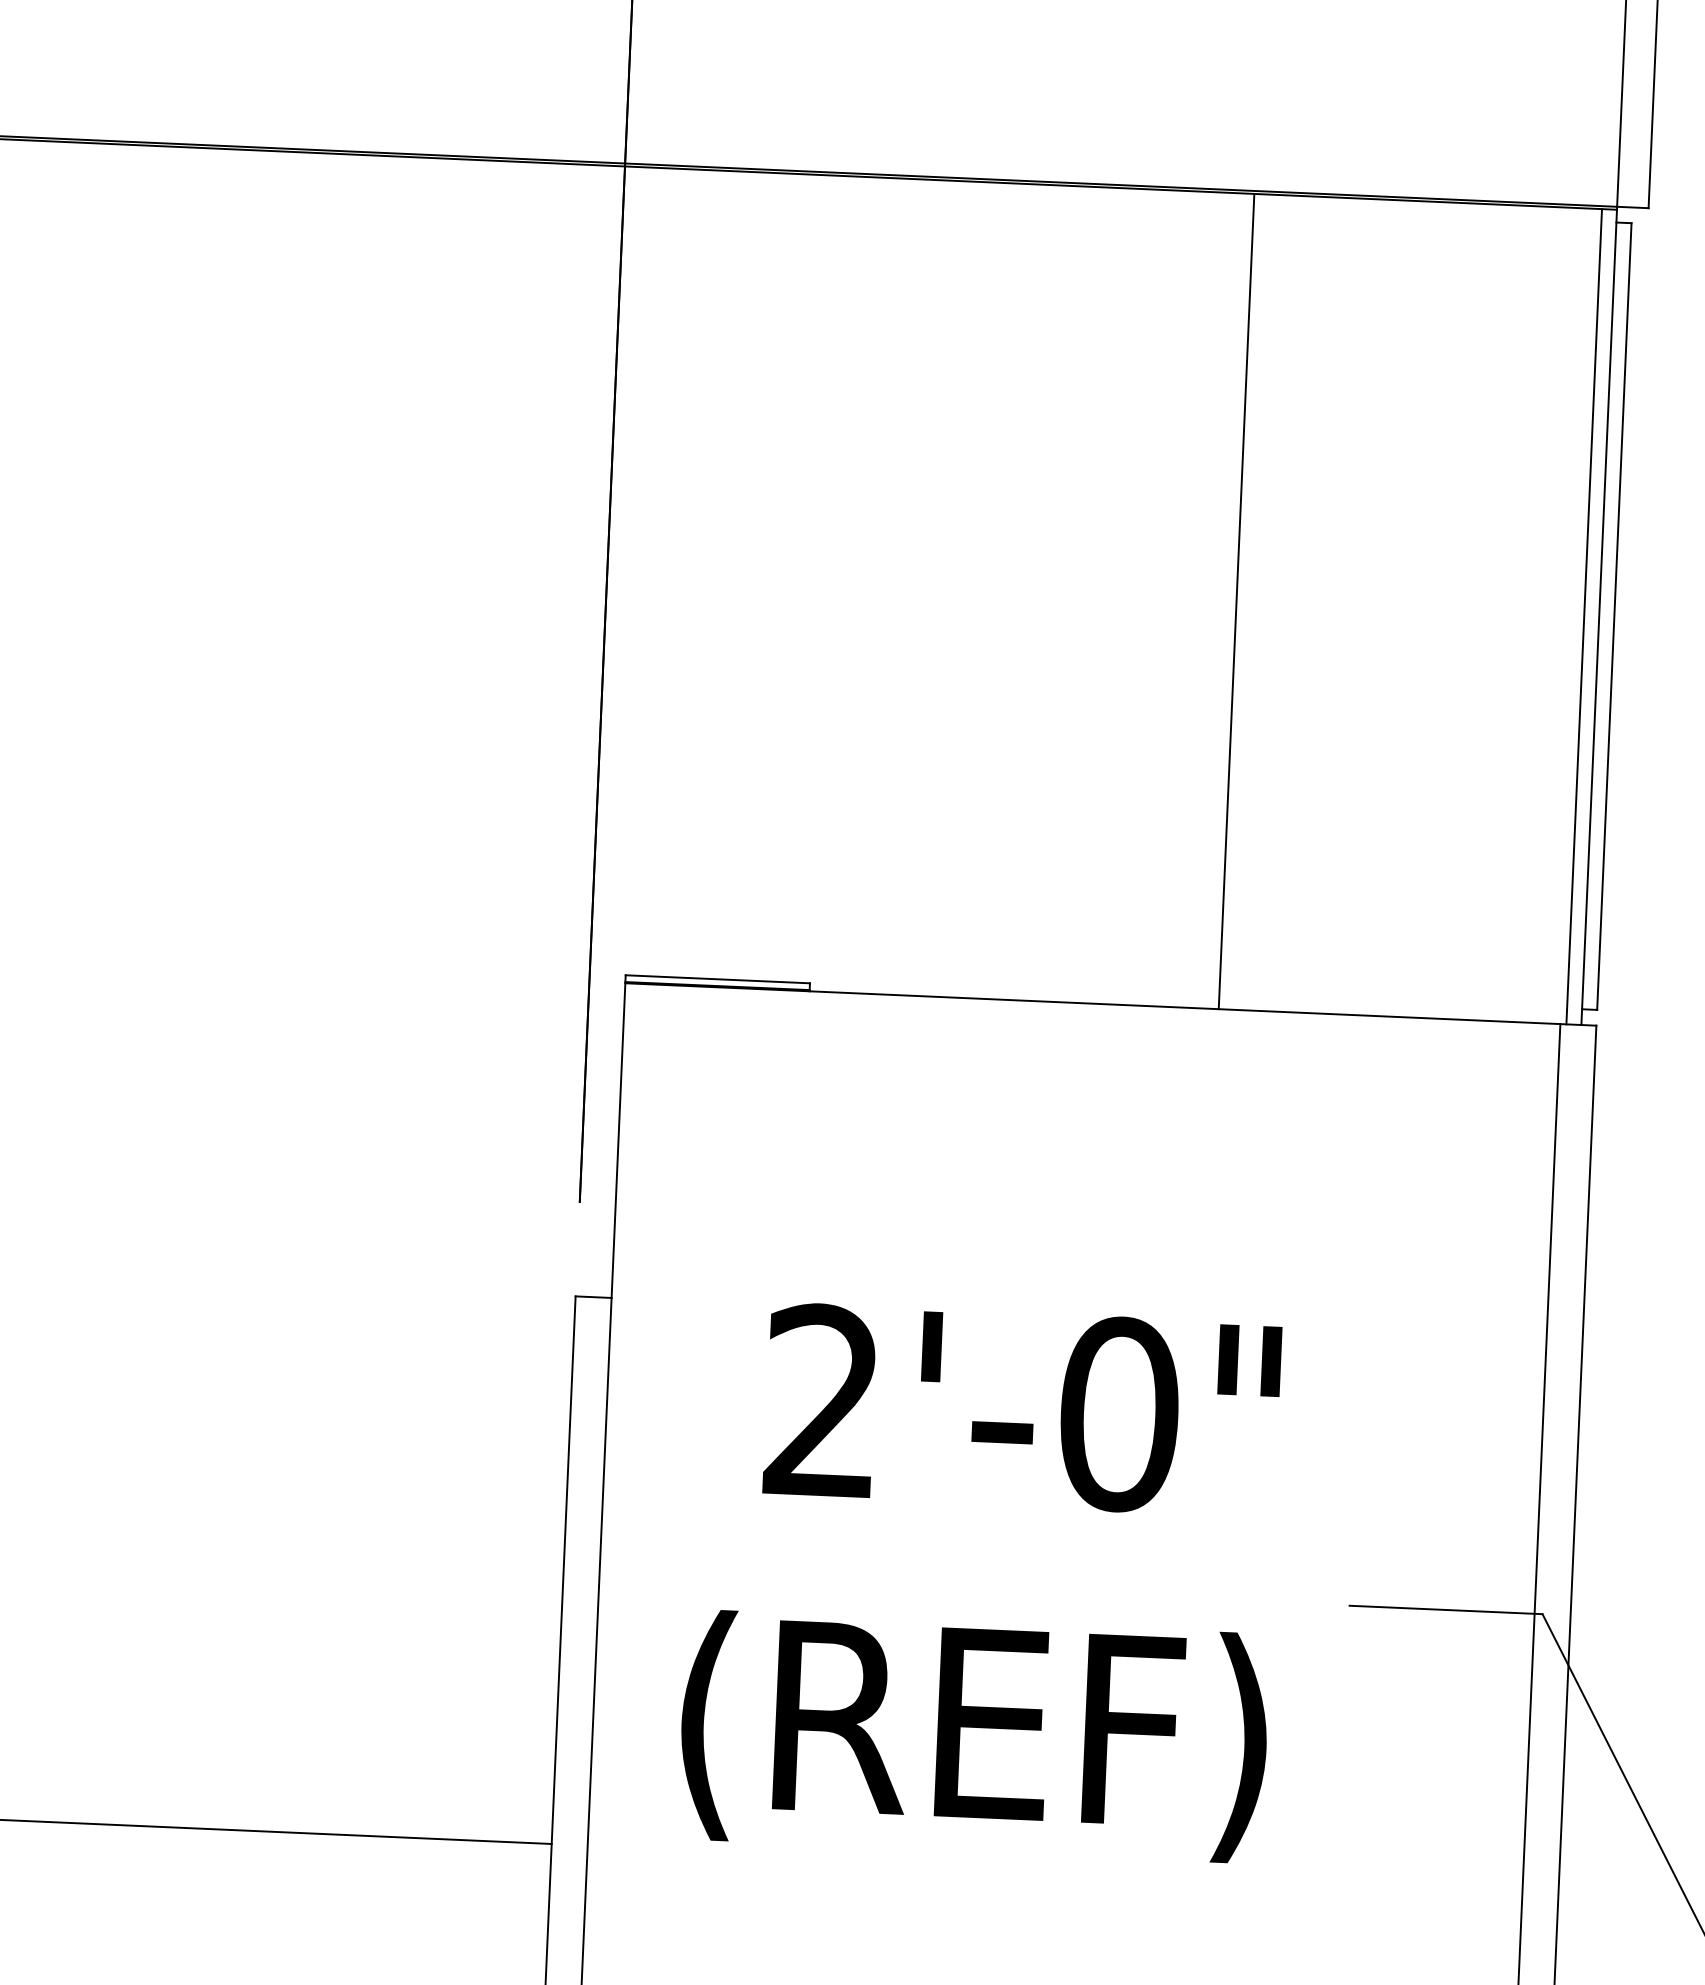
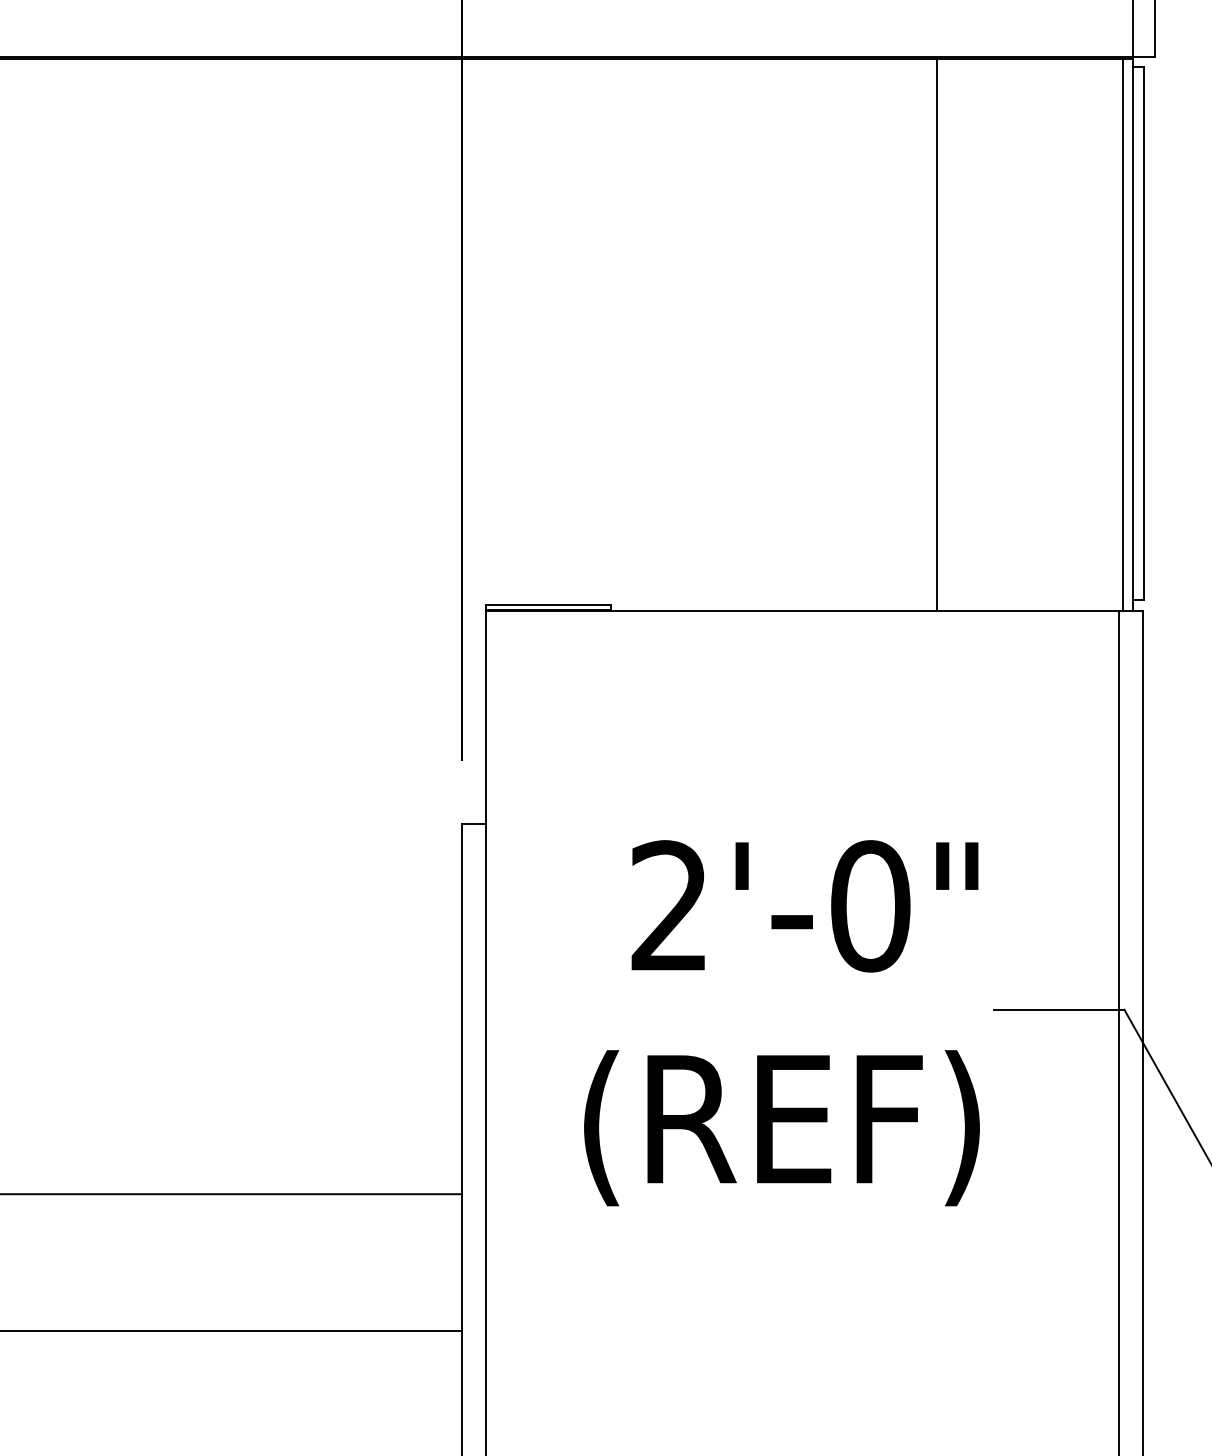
line: (1236, 601) -> (936, 334), moved
text: (980, 1581) -> (781, 1023), moved

